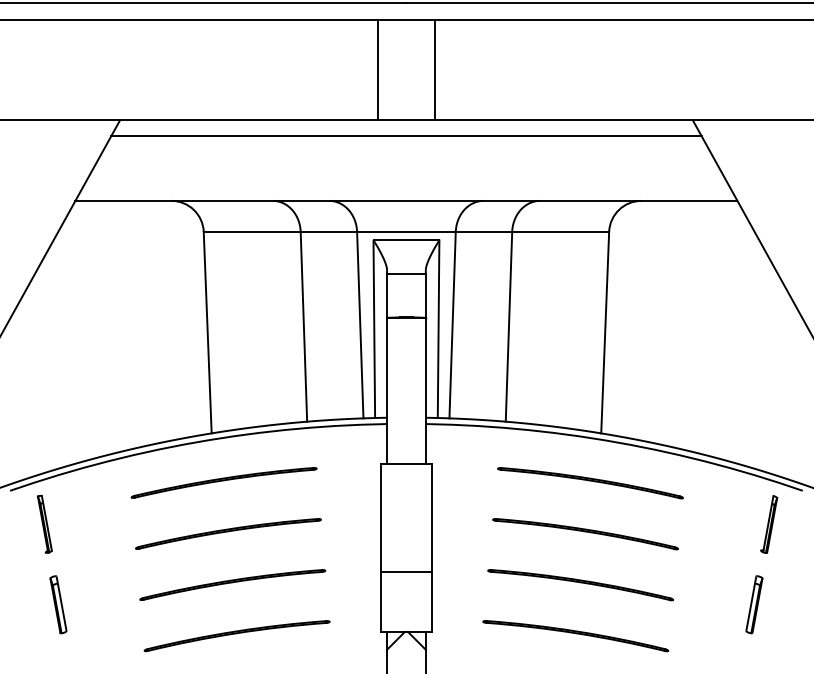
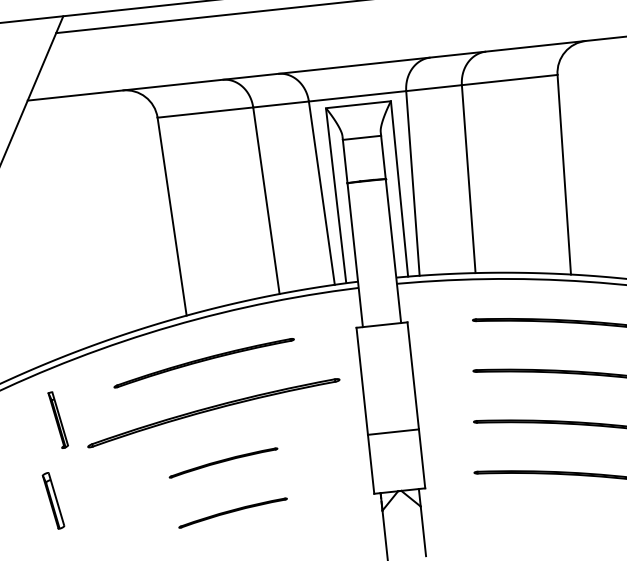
part: (44, 524) -> (57, 420), moved
part: (228, 533) -> (213, 412), size x1.4
part: (232, 584) -> (223, 462), size x0.6
part: (236, 636) -> (232, 513), size x0.6

